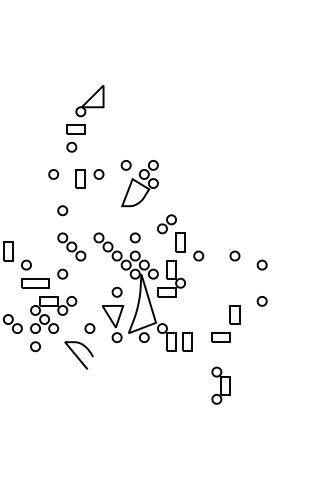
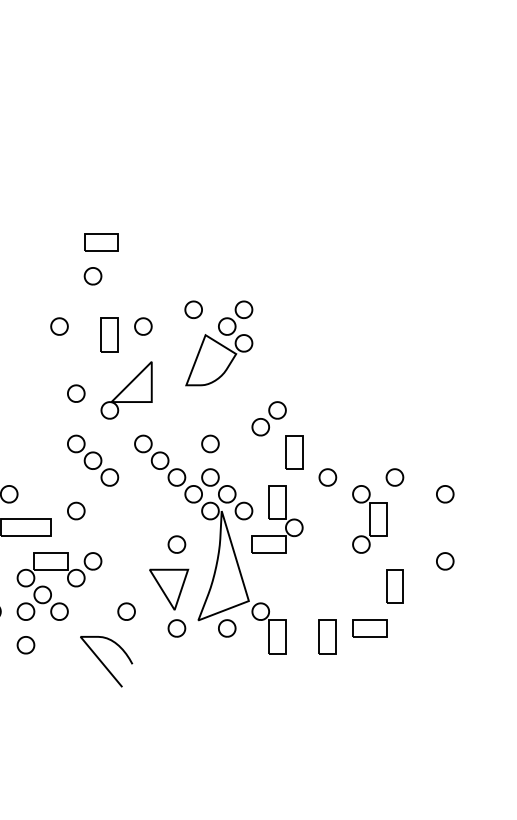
part: (89, 101) -> (125, 391), moved
part: (187, 341) -> (327, 635), moved
part: (220, 385) -> (368, 519), moved

